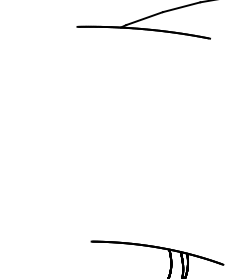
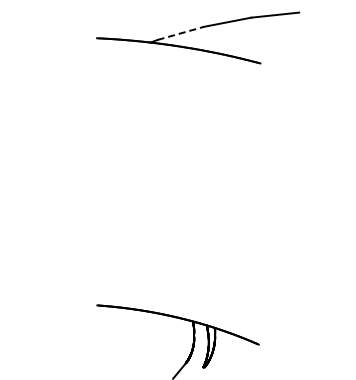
line: (145, 18) -> (181, 33), solid -> dashed

